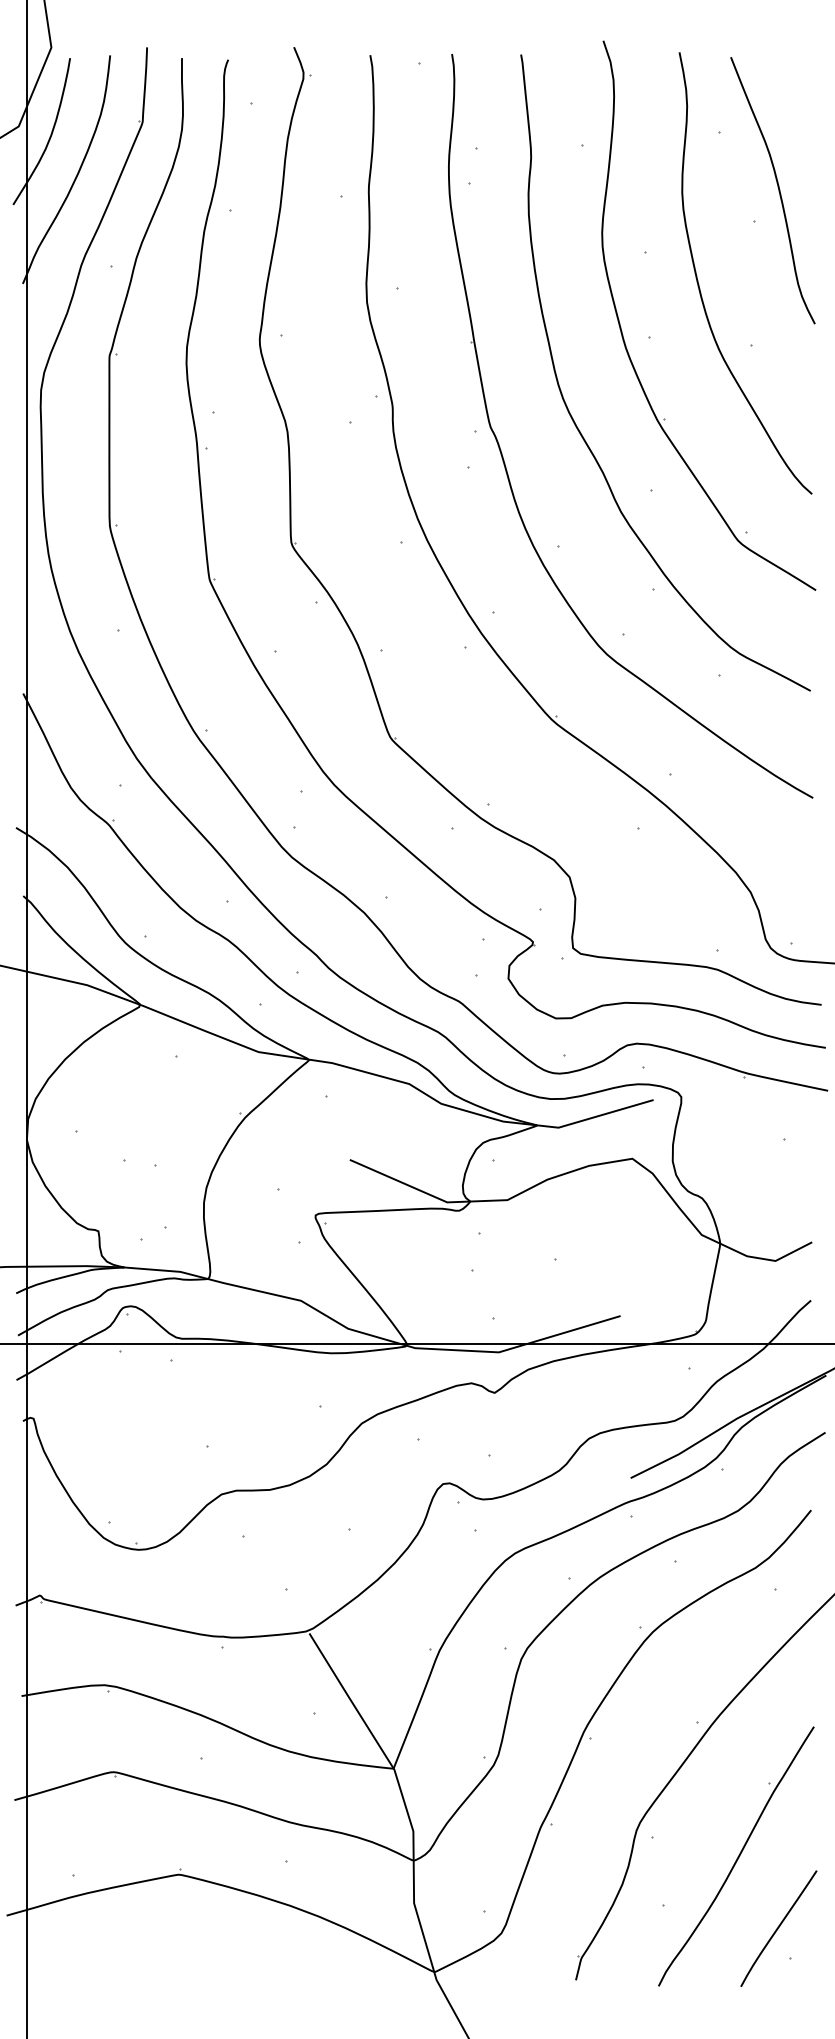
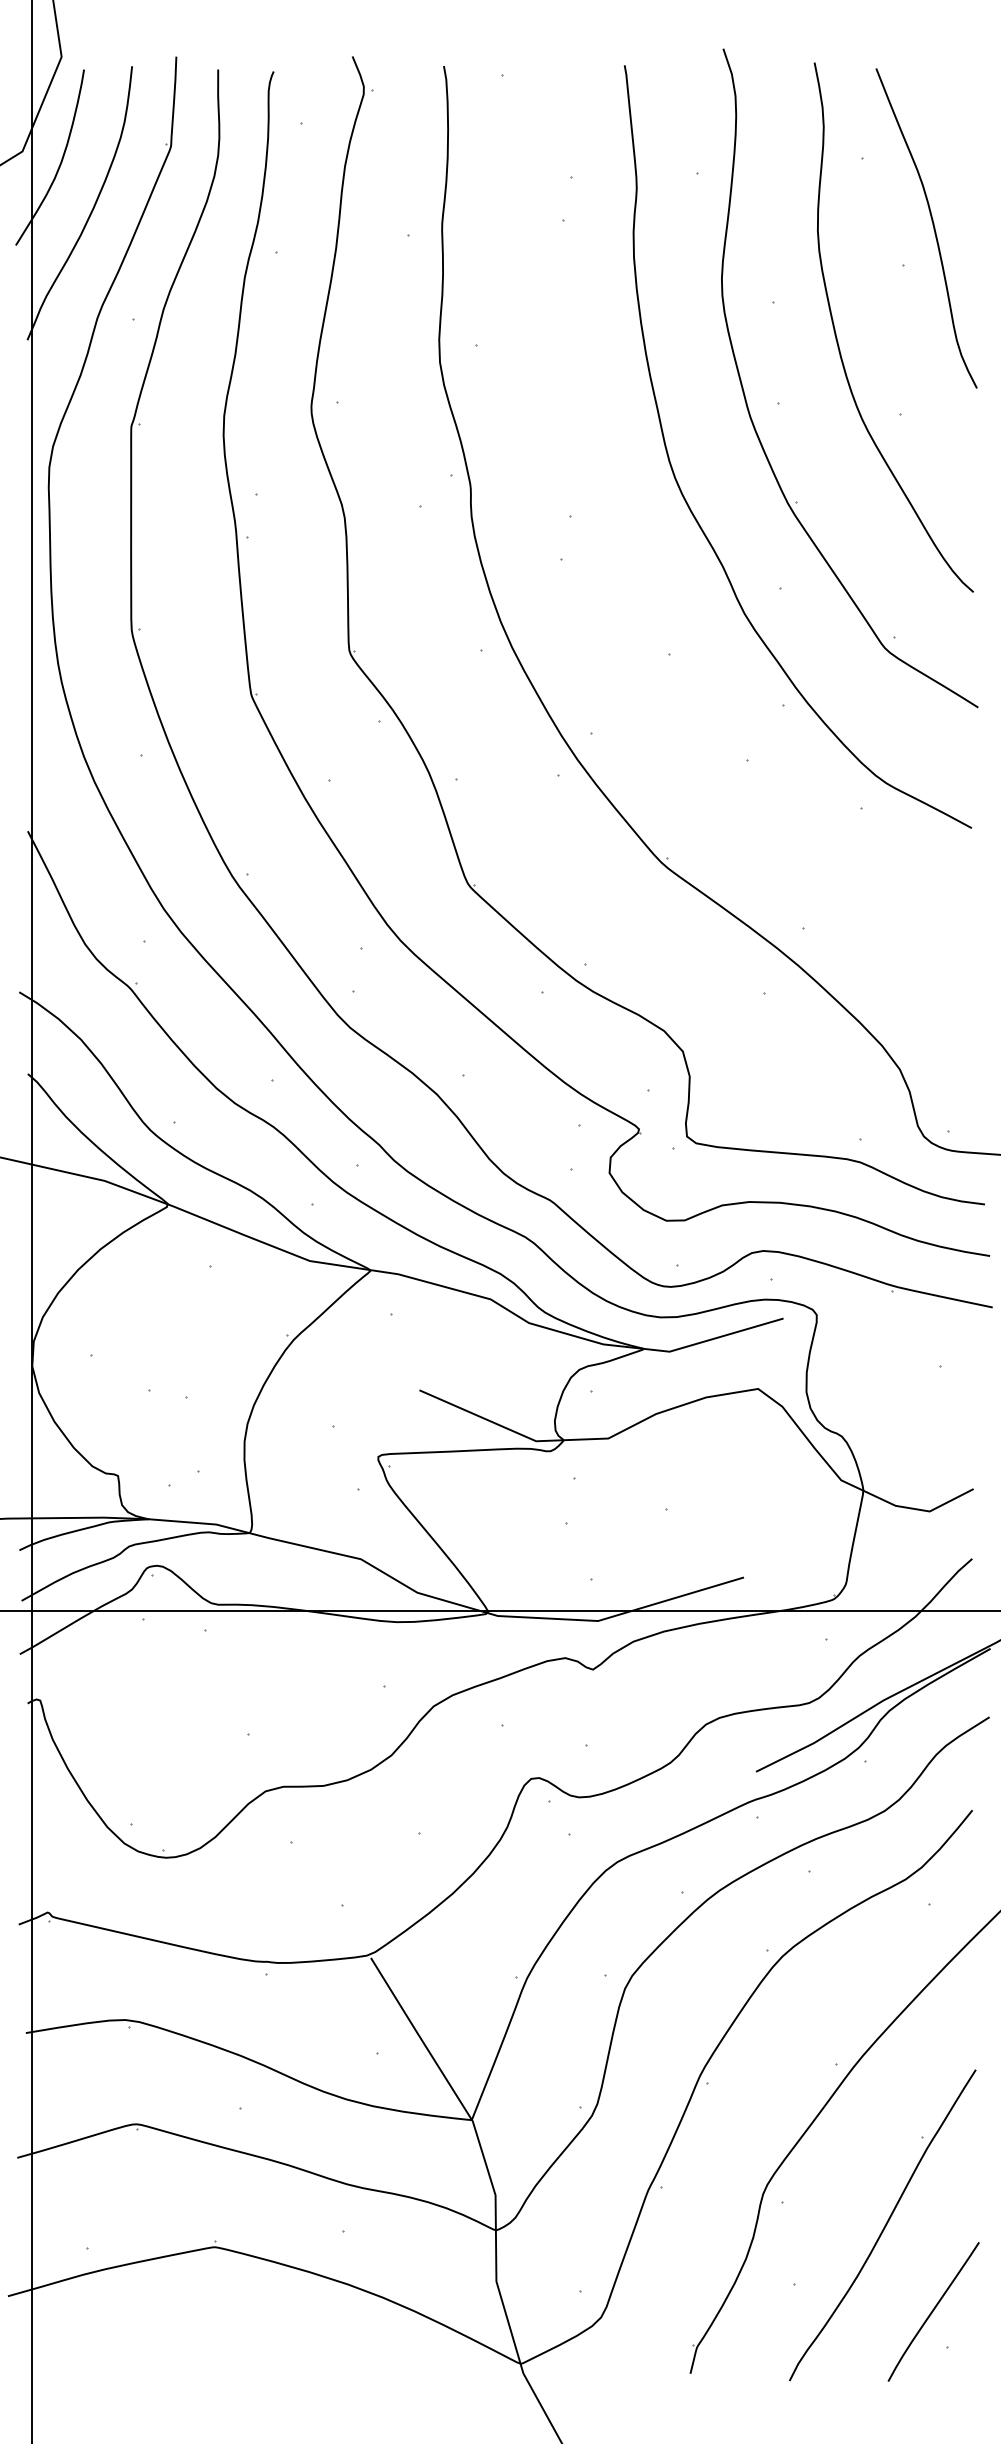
part: (505, 465) -> (606, 557), removed

